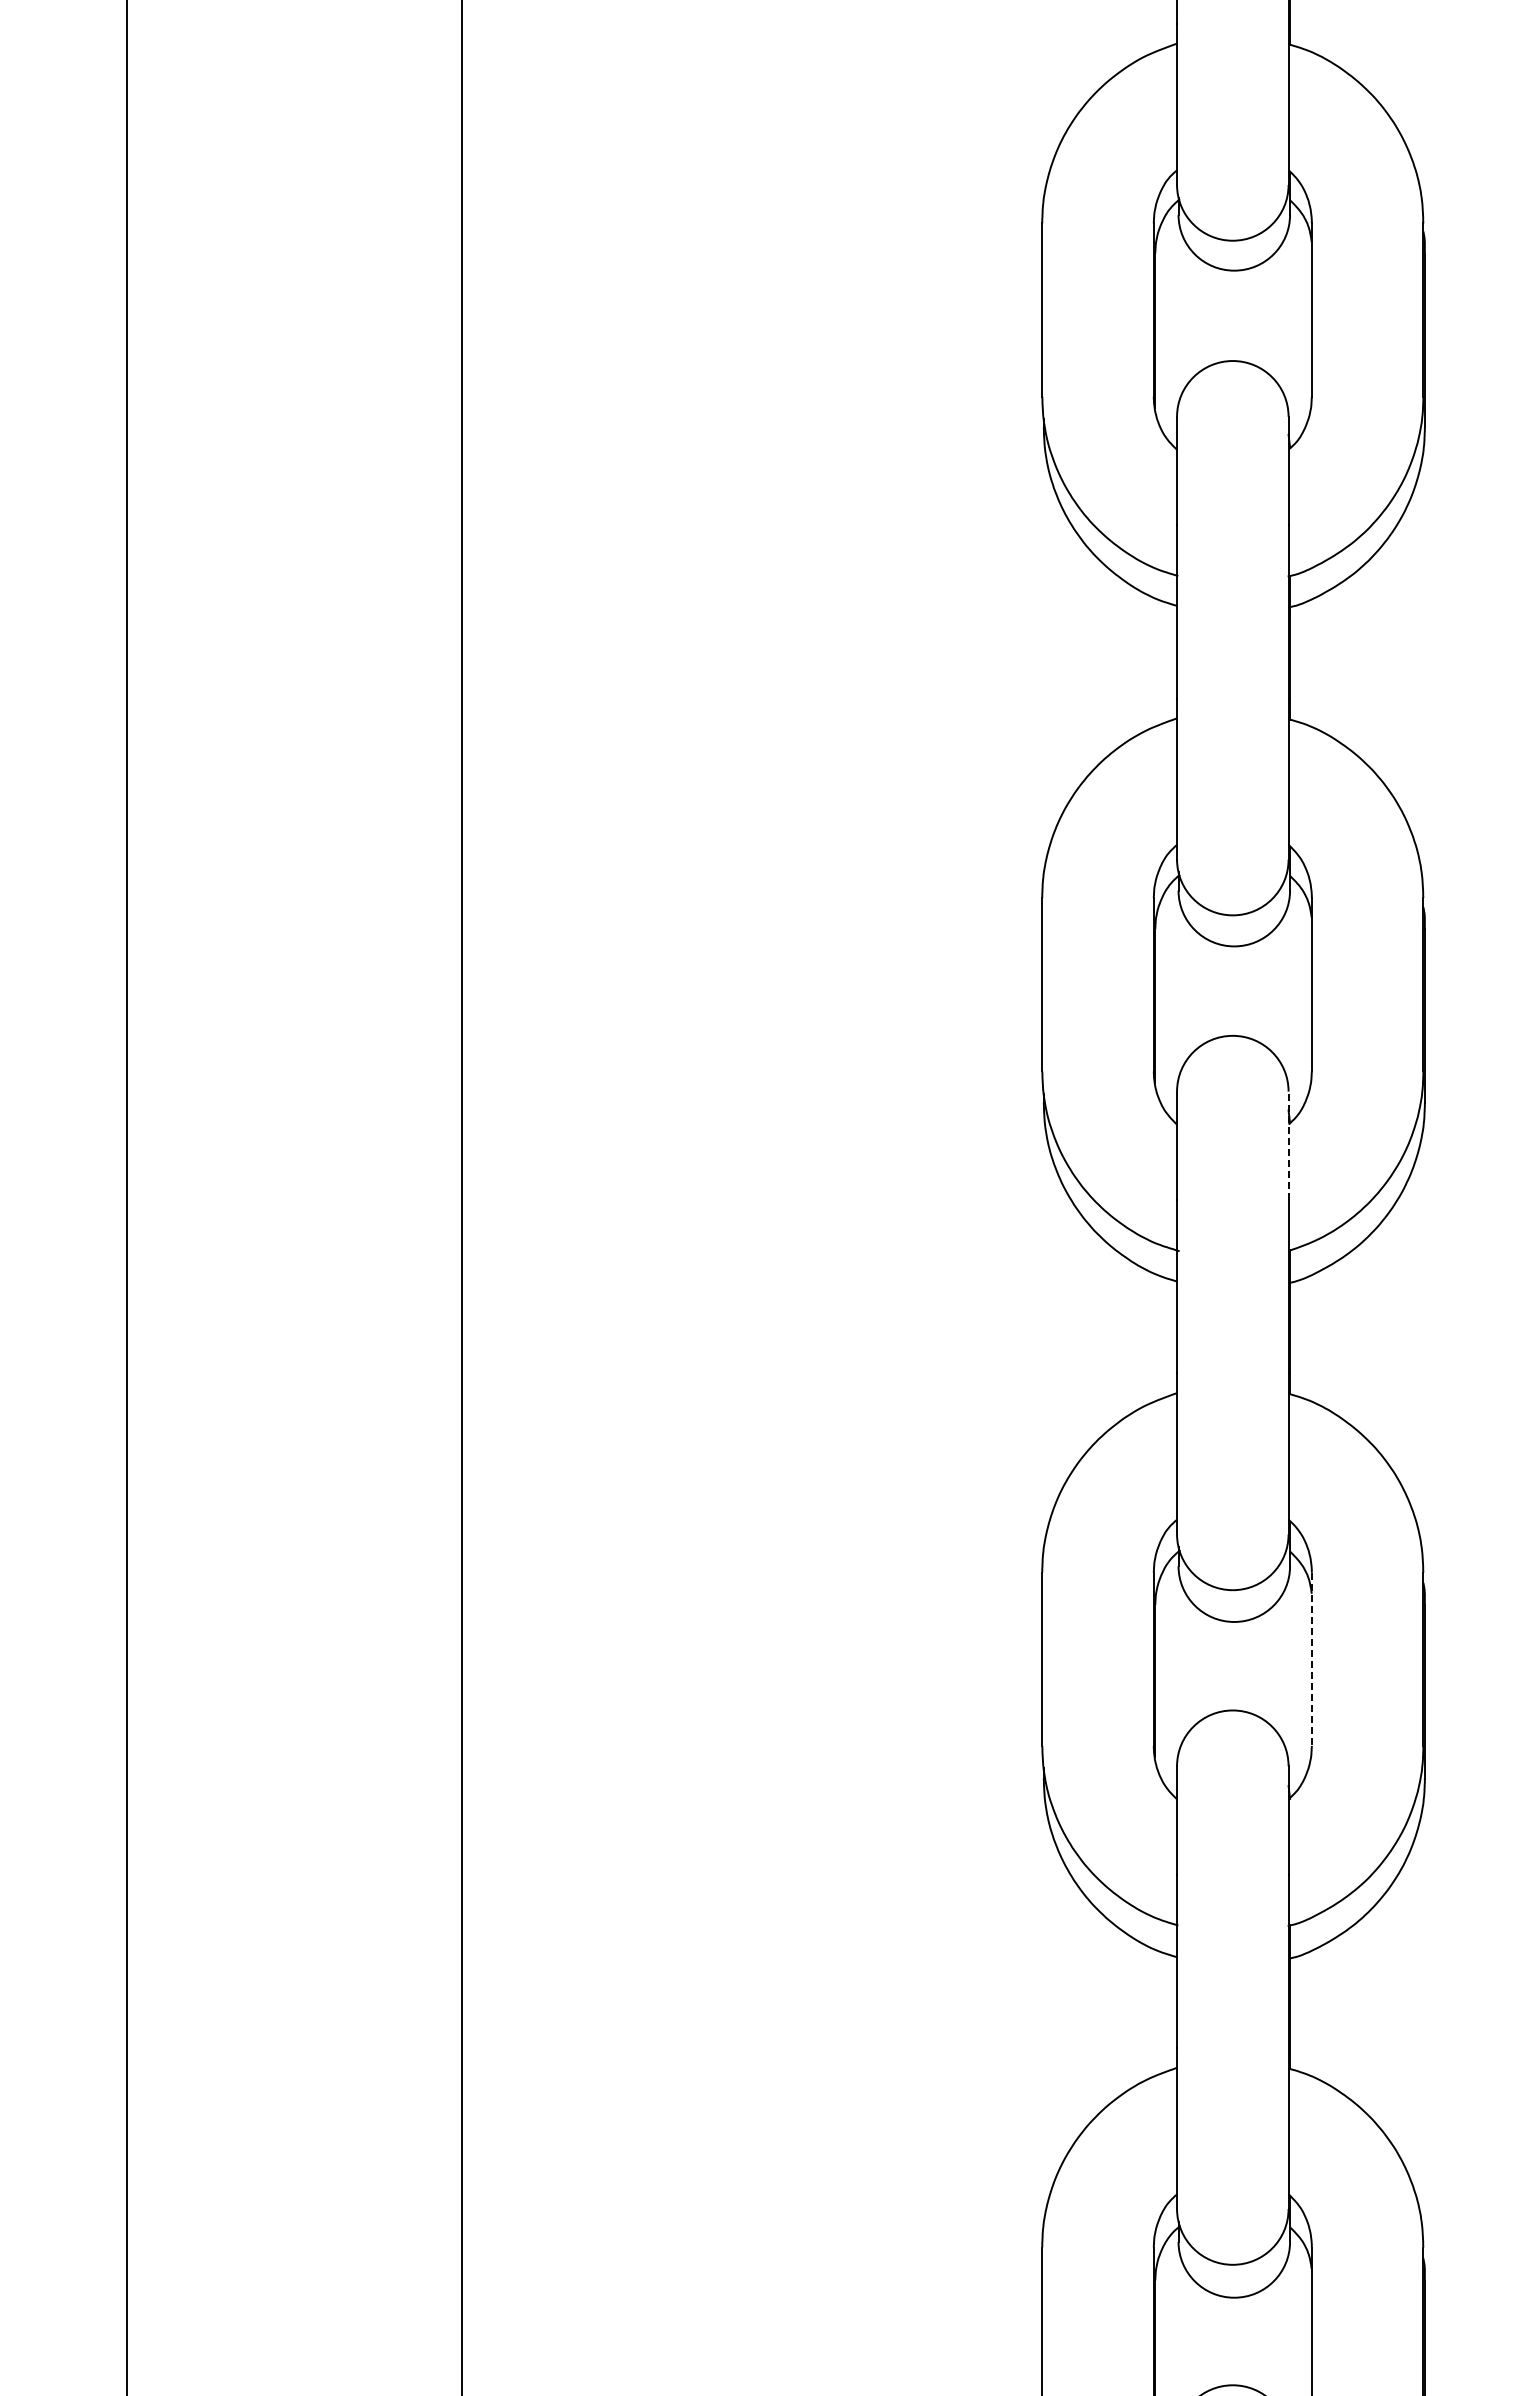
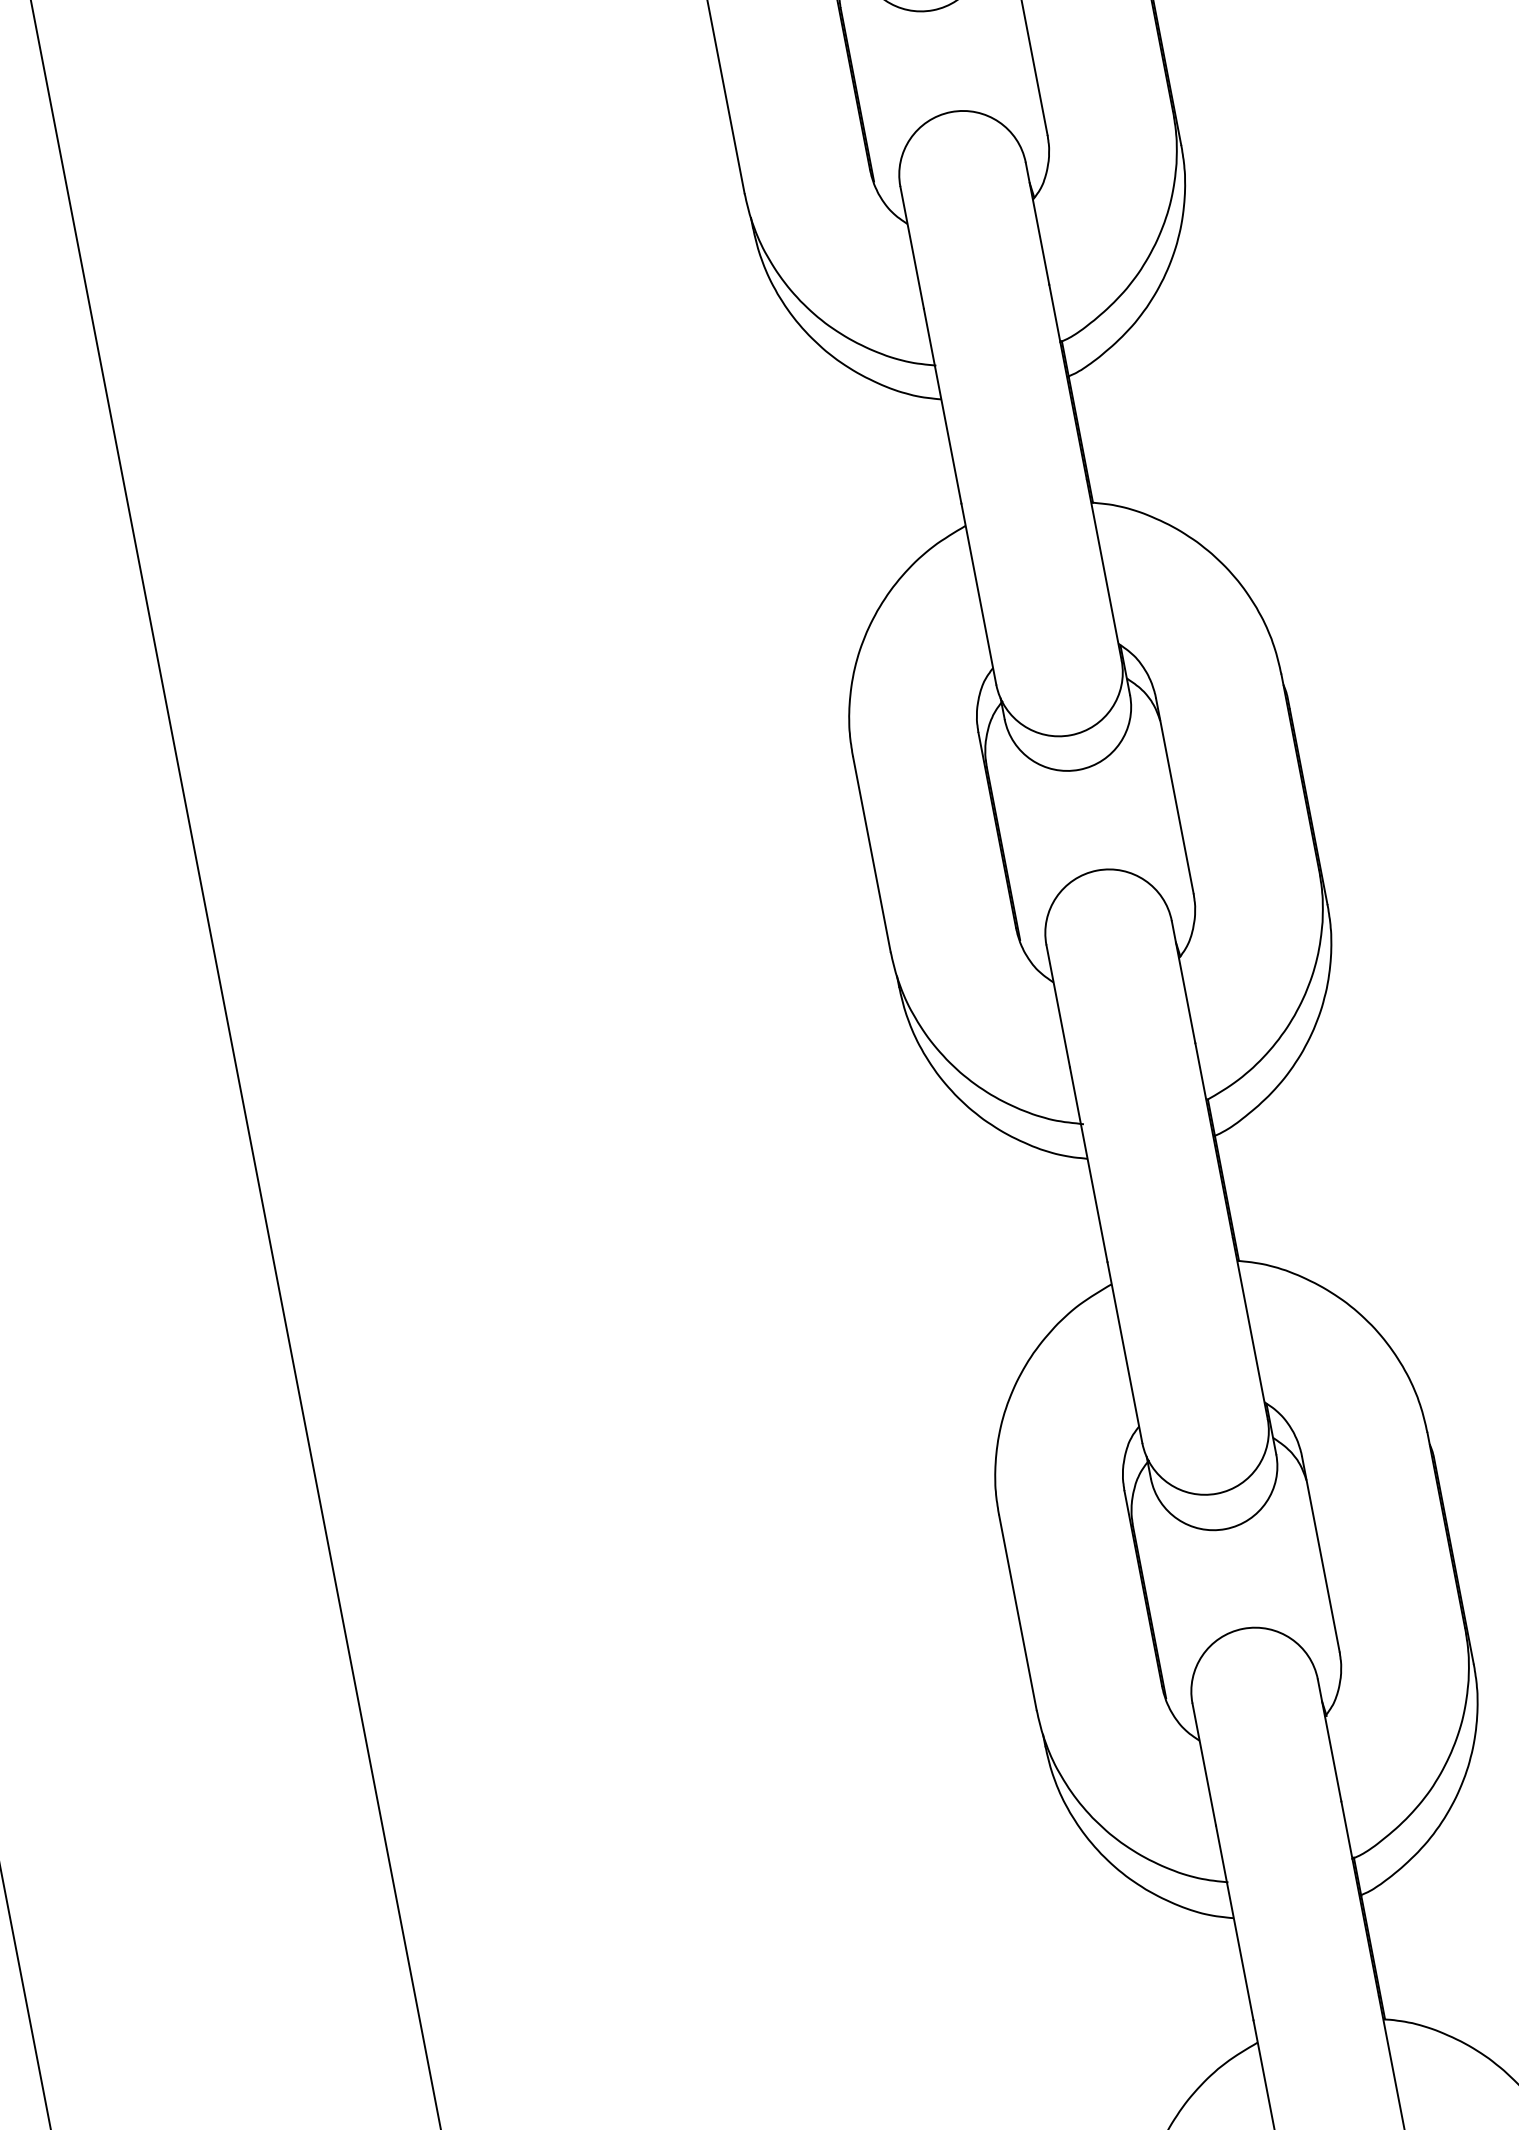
line: (1288, 1145) -> (1183, 981), dashed -> solid
line: (1311, 1659) -> (1320, 1554), dashed -> solid

